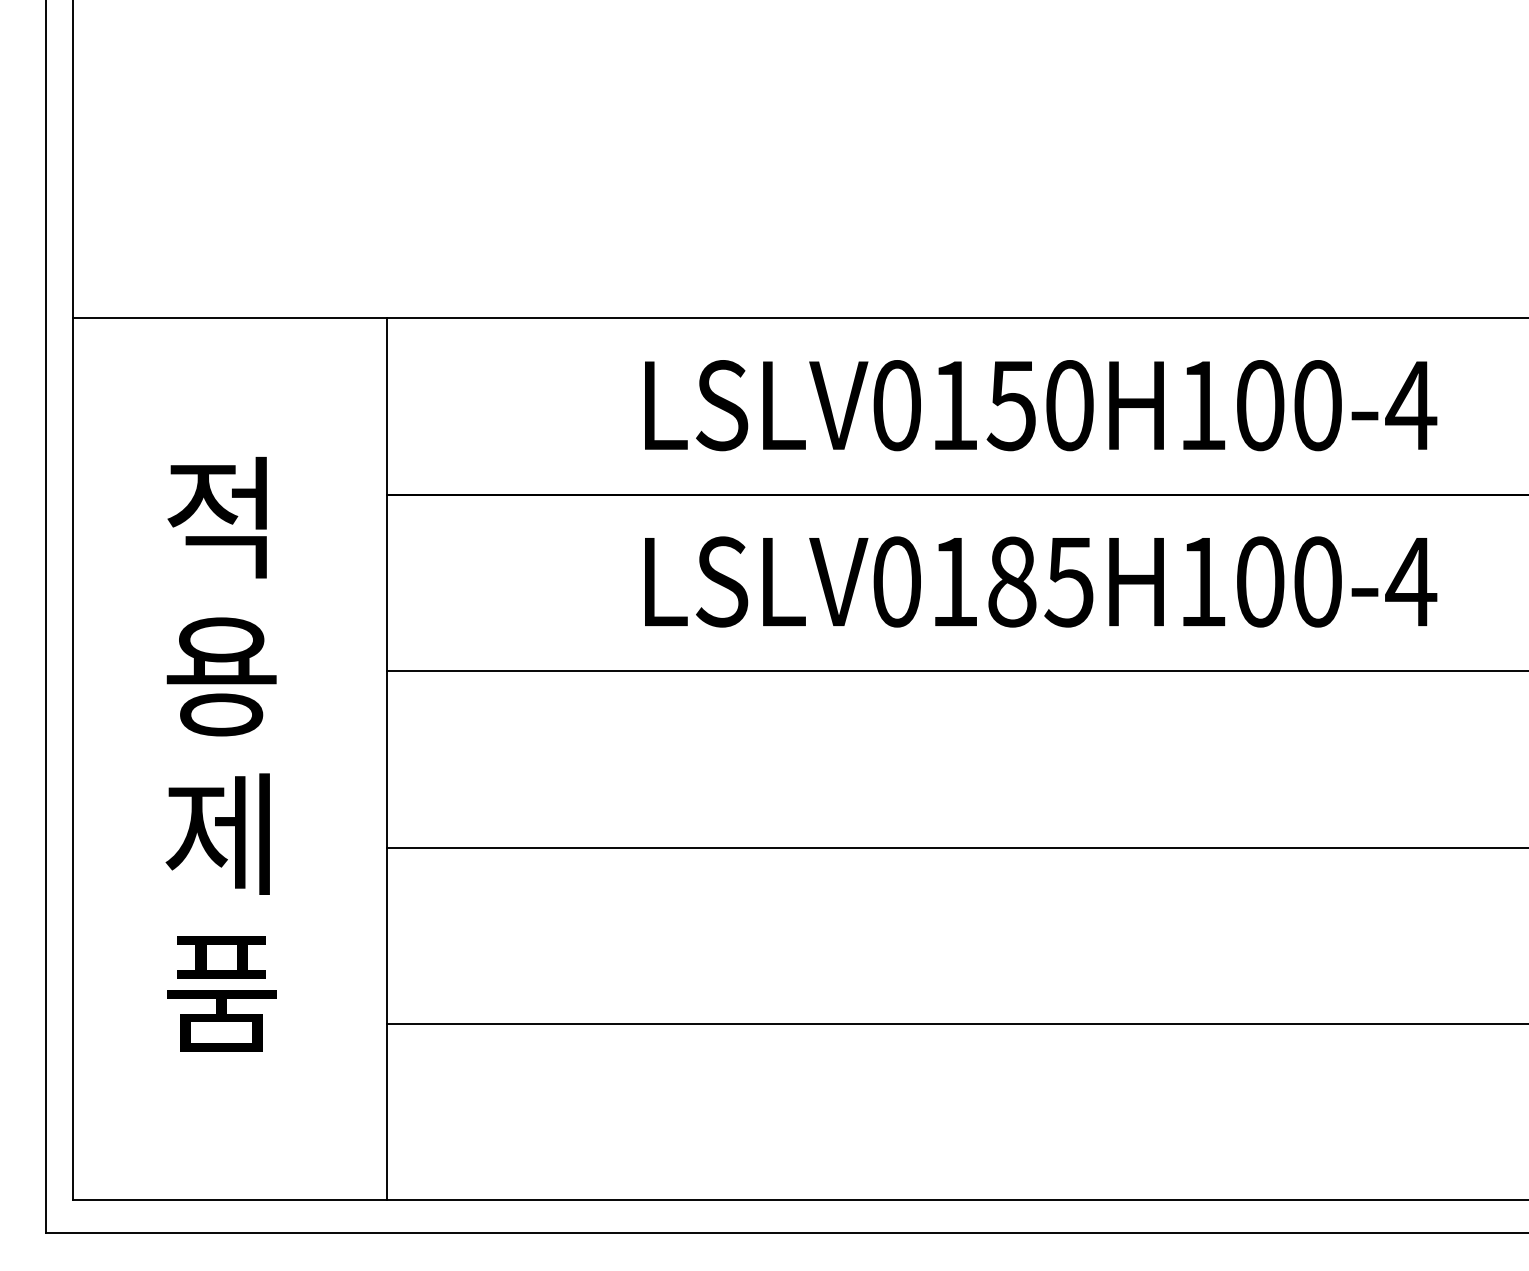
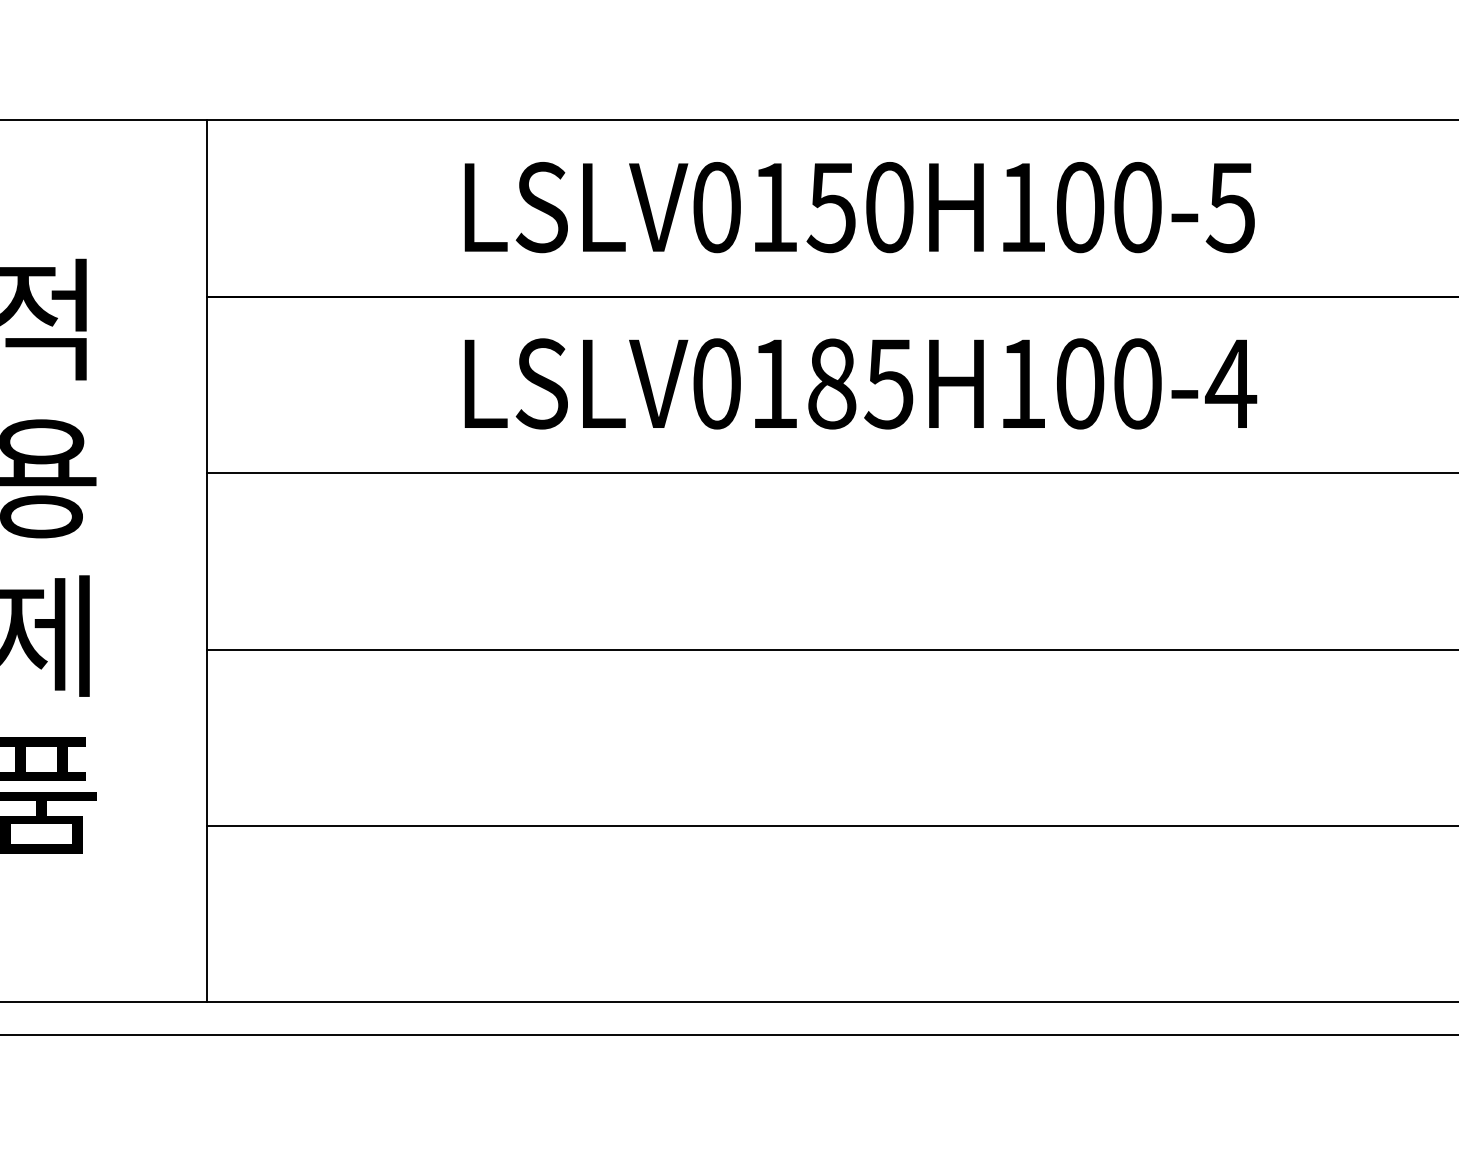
text: (1411, 406) -> (1231, 208), LSLV0150H100-4 -> LSLV0150H100-5

